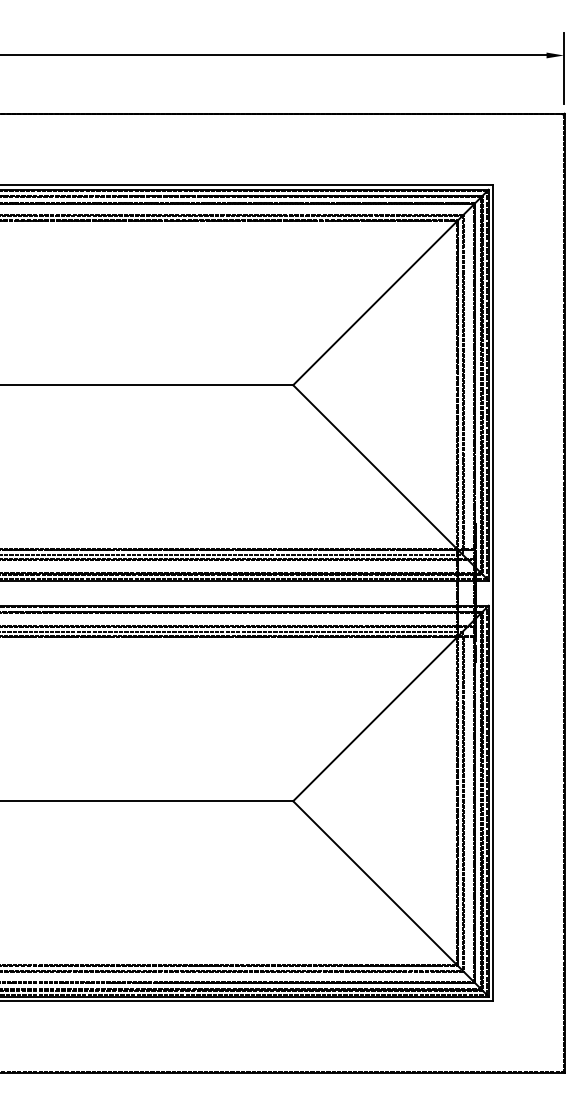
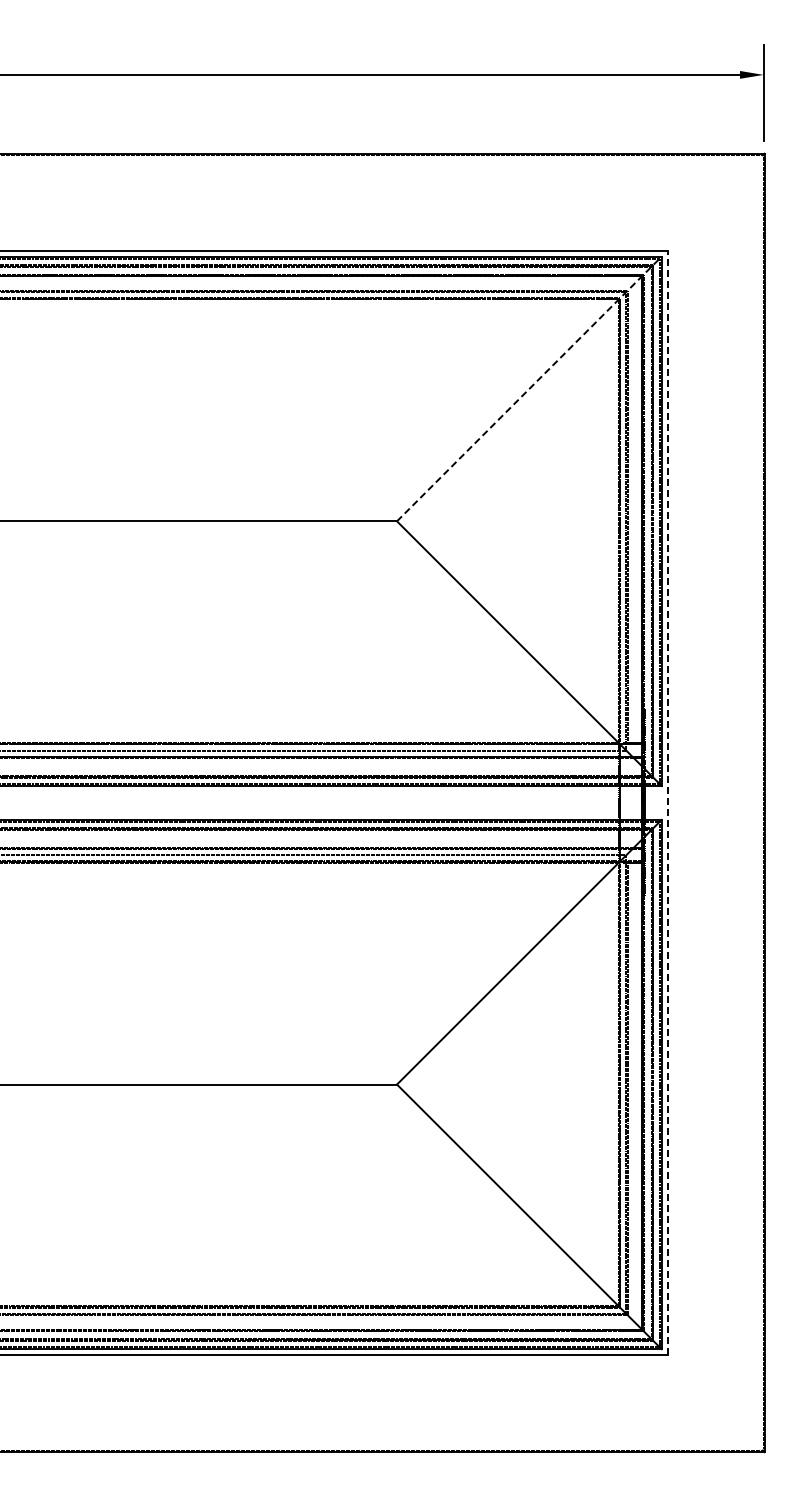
line: (391, 287) -> (529, 388), solid -> dashed
line: (493, 592) -> (667, 802), solid -> dashed

